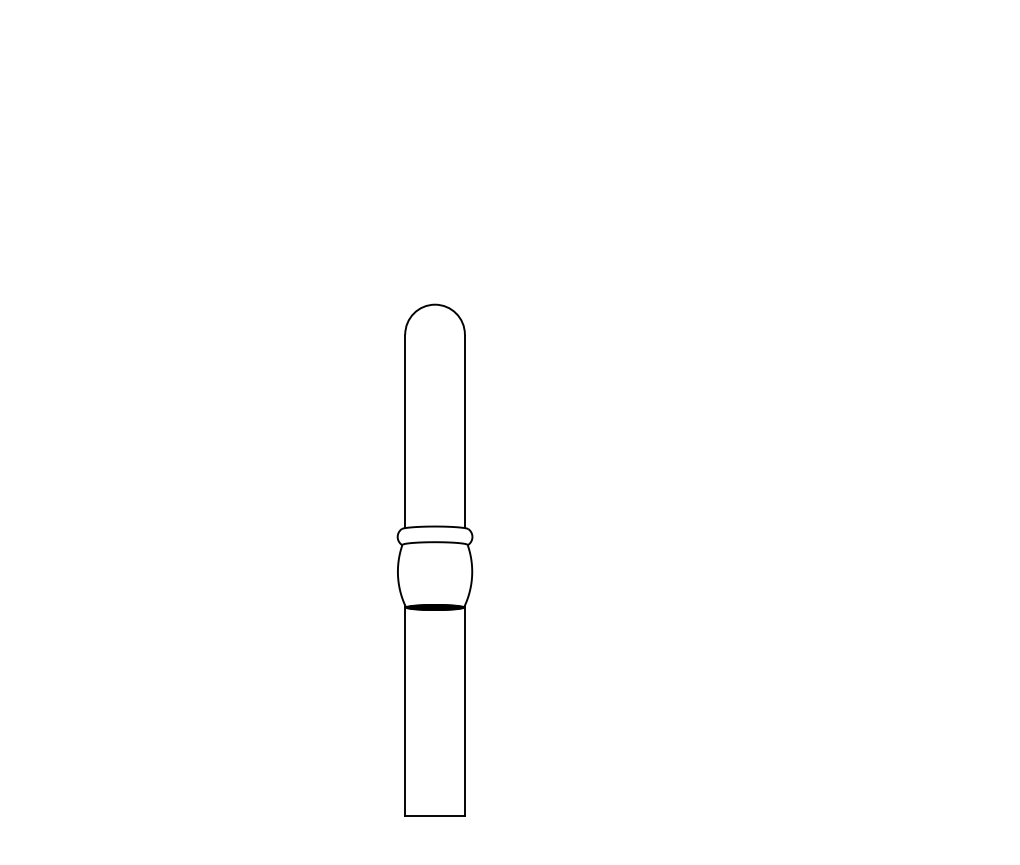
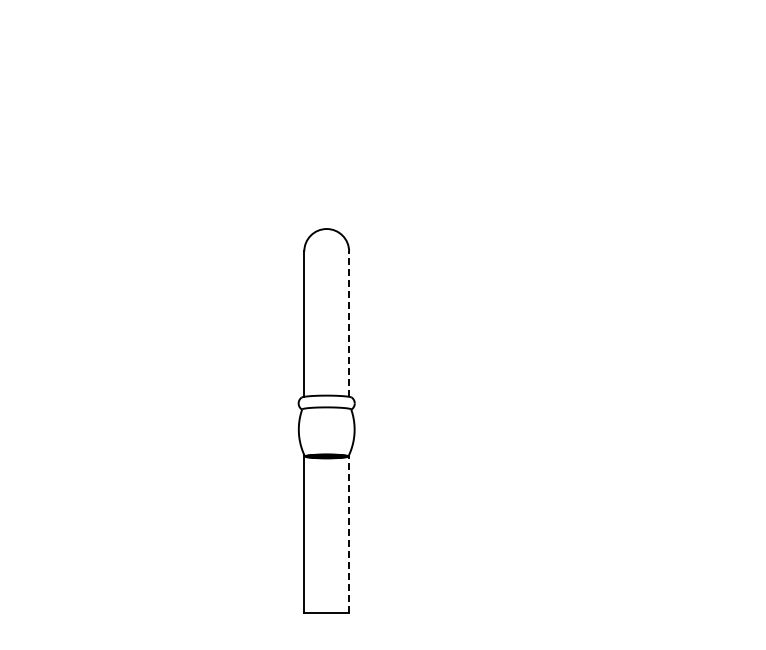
line: (465, 431) -> (349, 324), solid -> dashed
line: (465, 710) -> (349, 533), solid -> dashed

